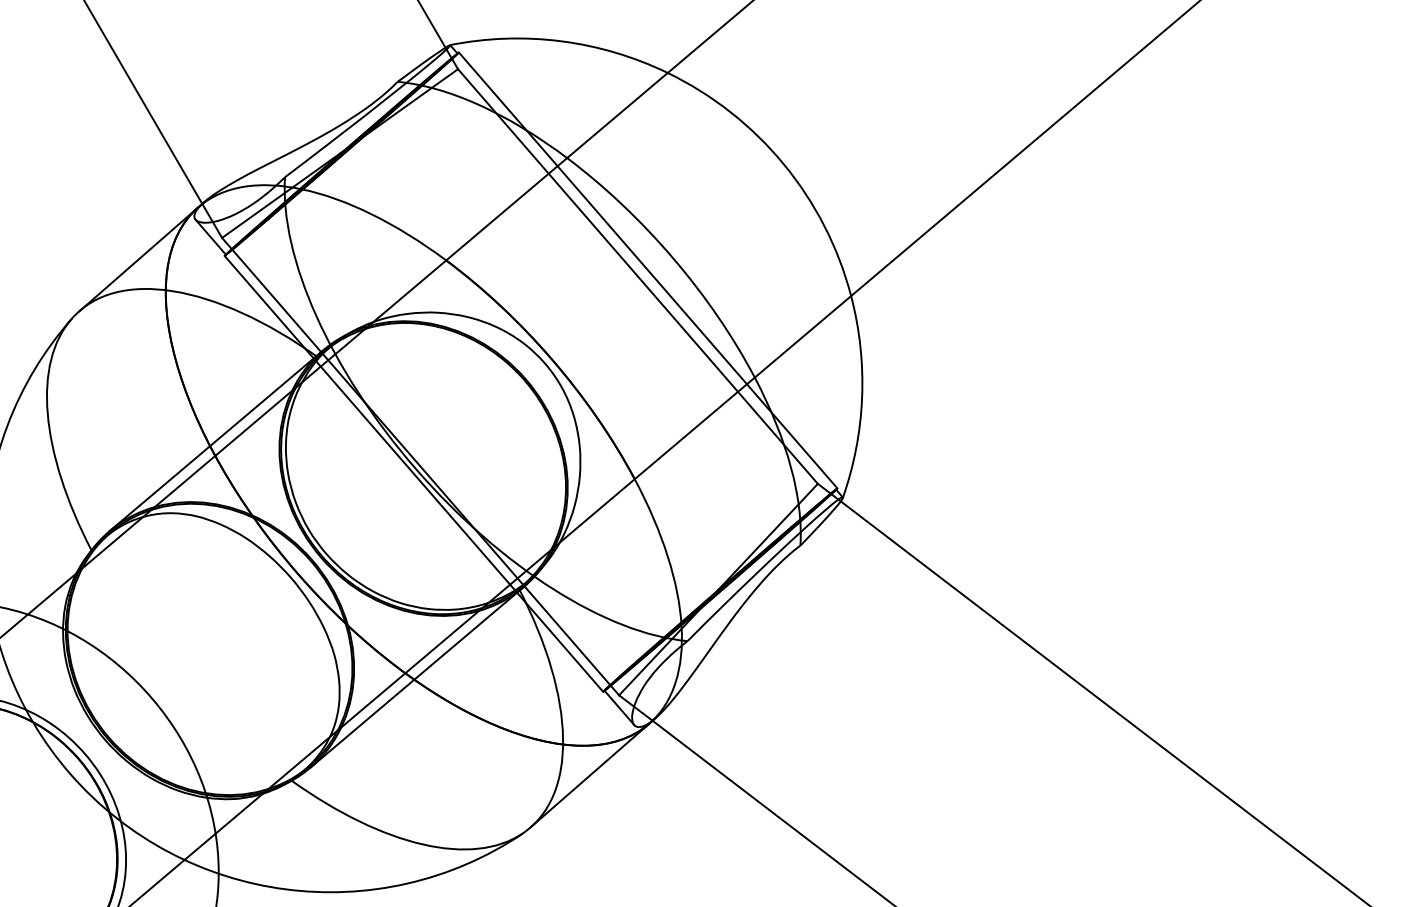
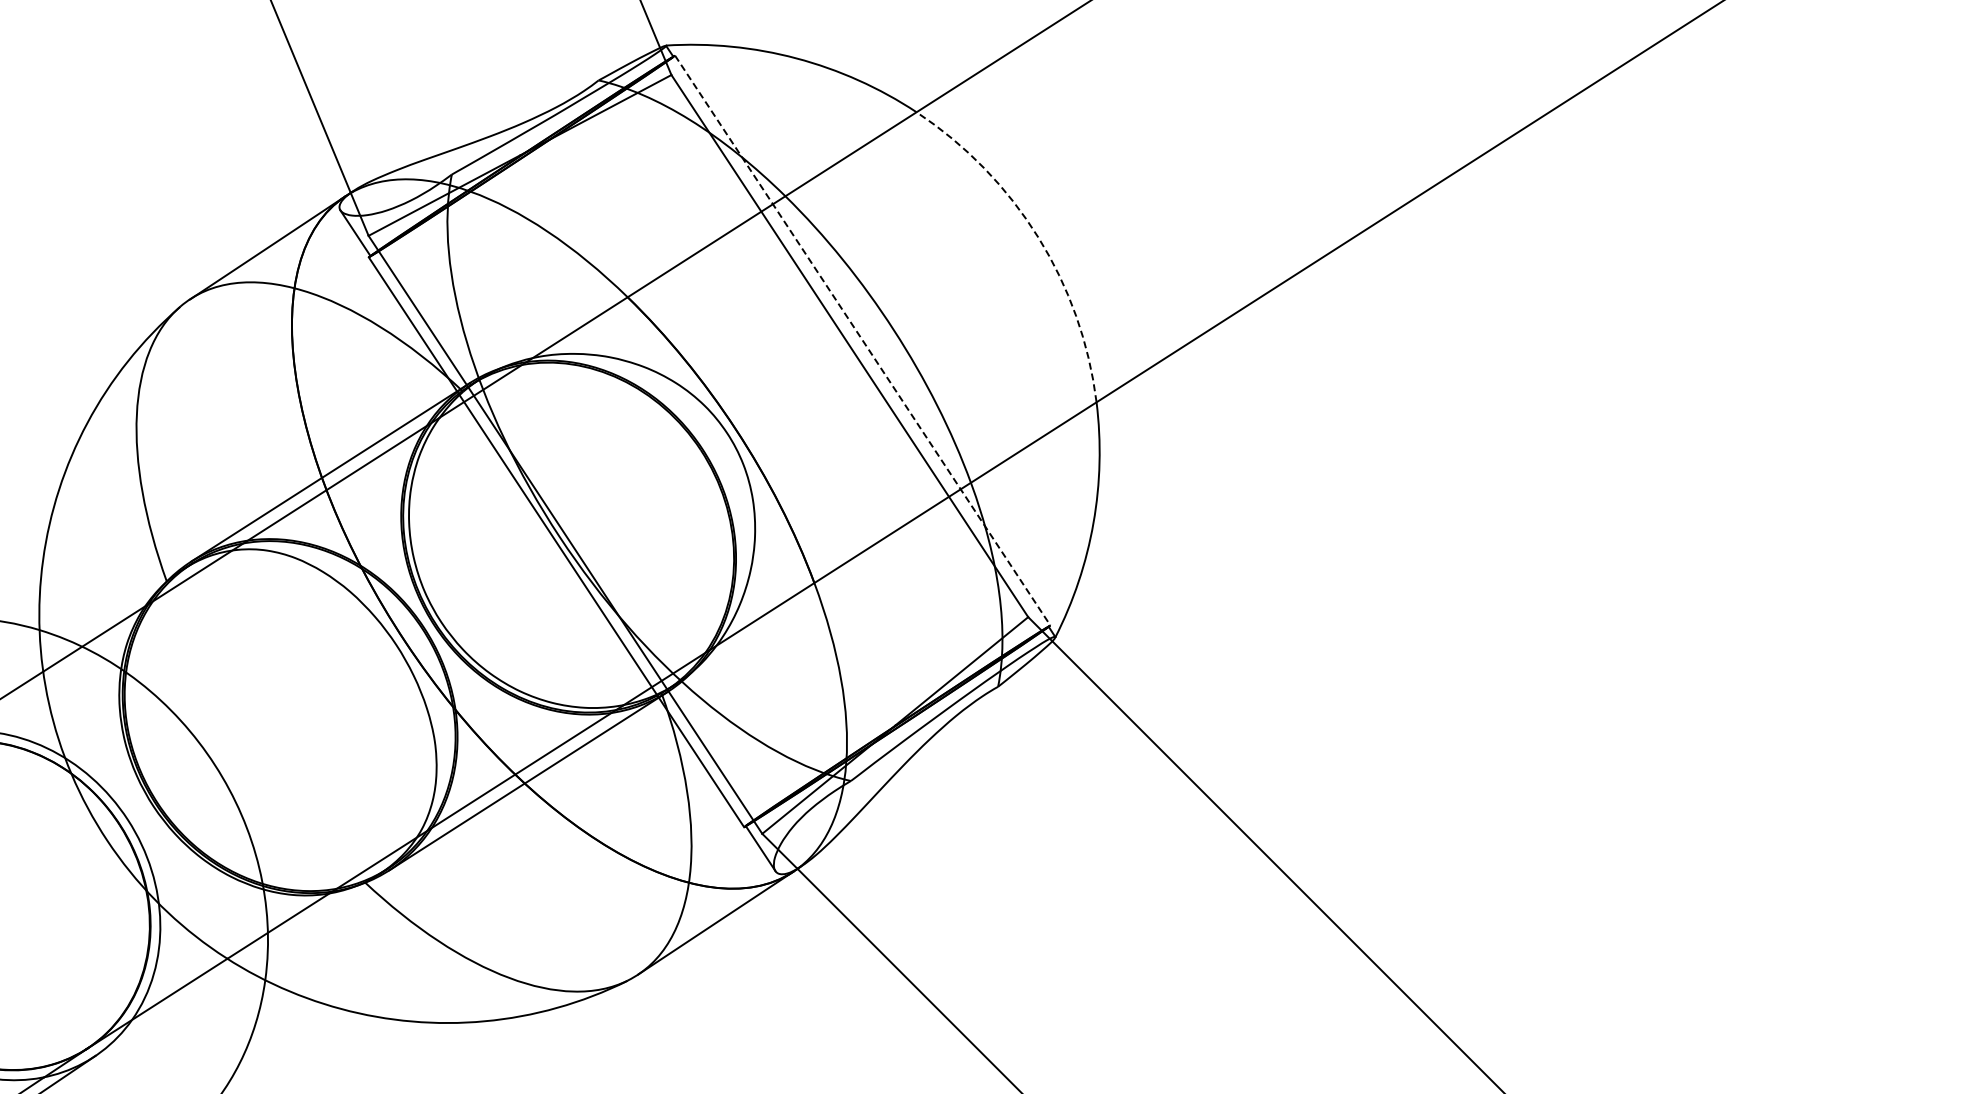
arc: (784, 164) -> (1038, 237), solid -> dashed
line: (648, 270) -> (863, 340), solid -> dashed

